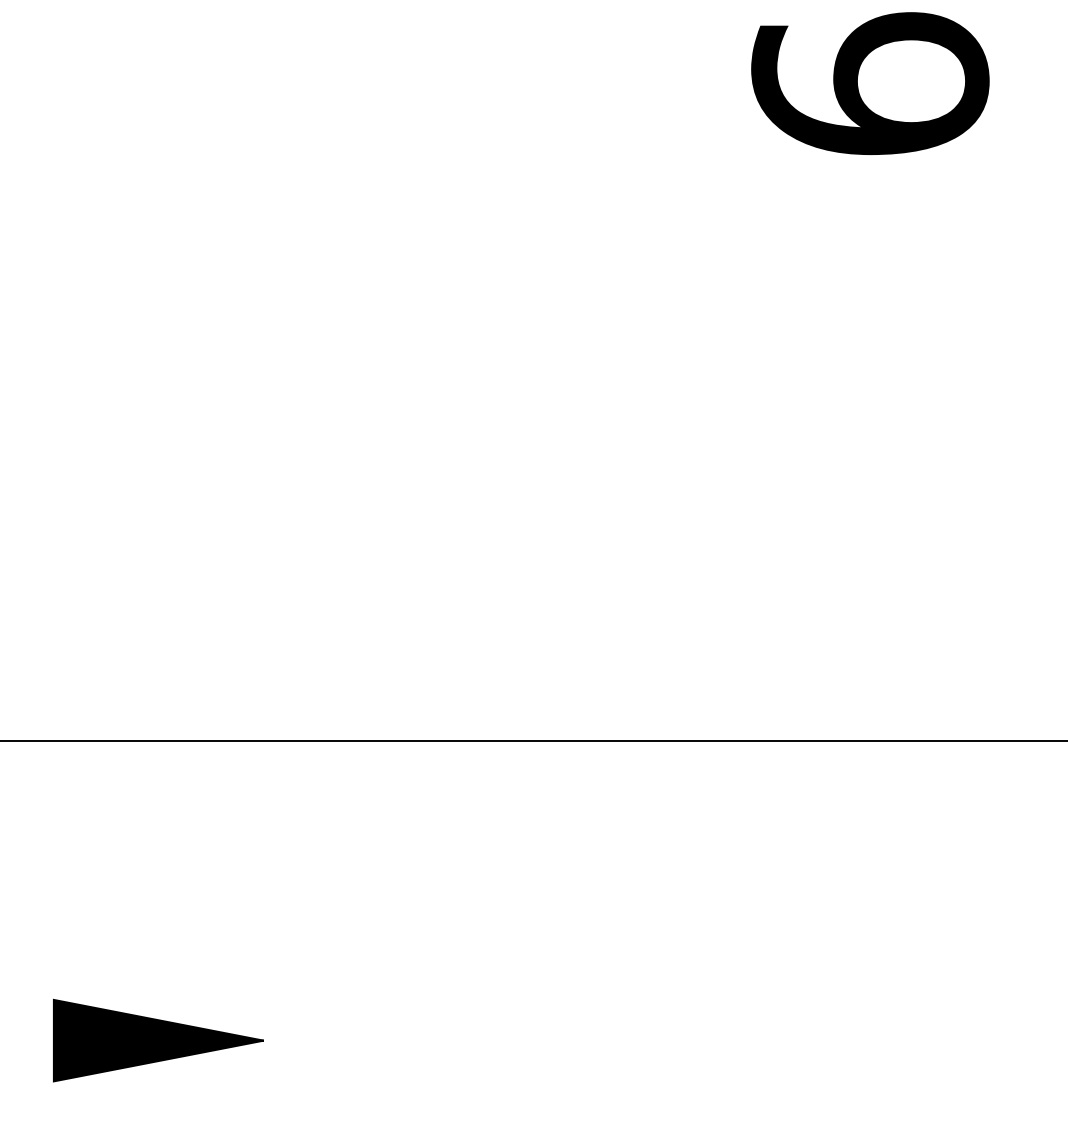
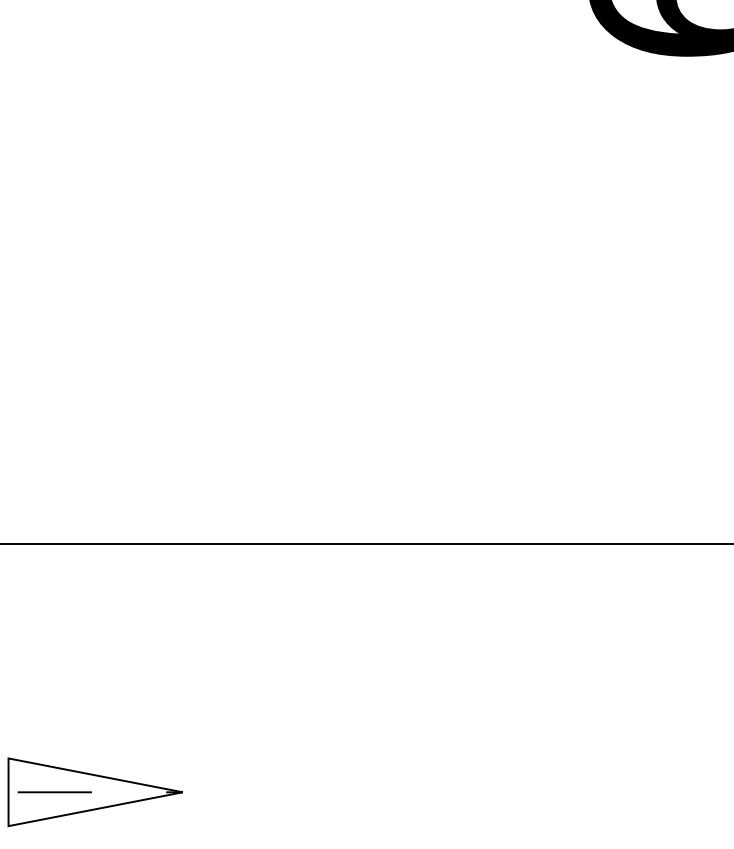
fill: (158, 1040) -> (95, 792), removed

